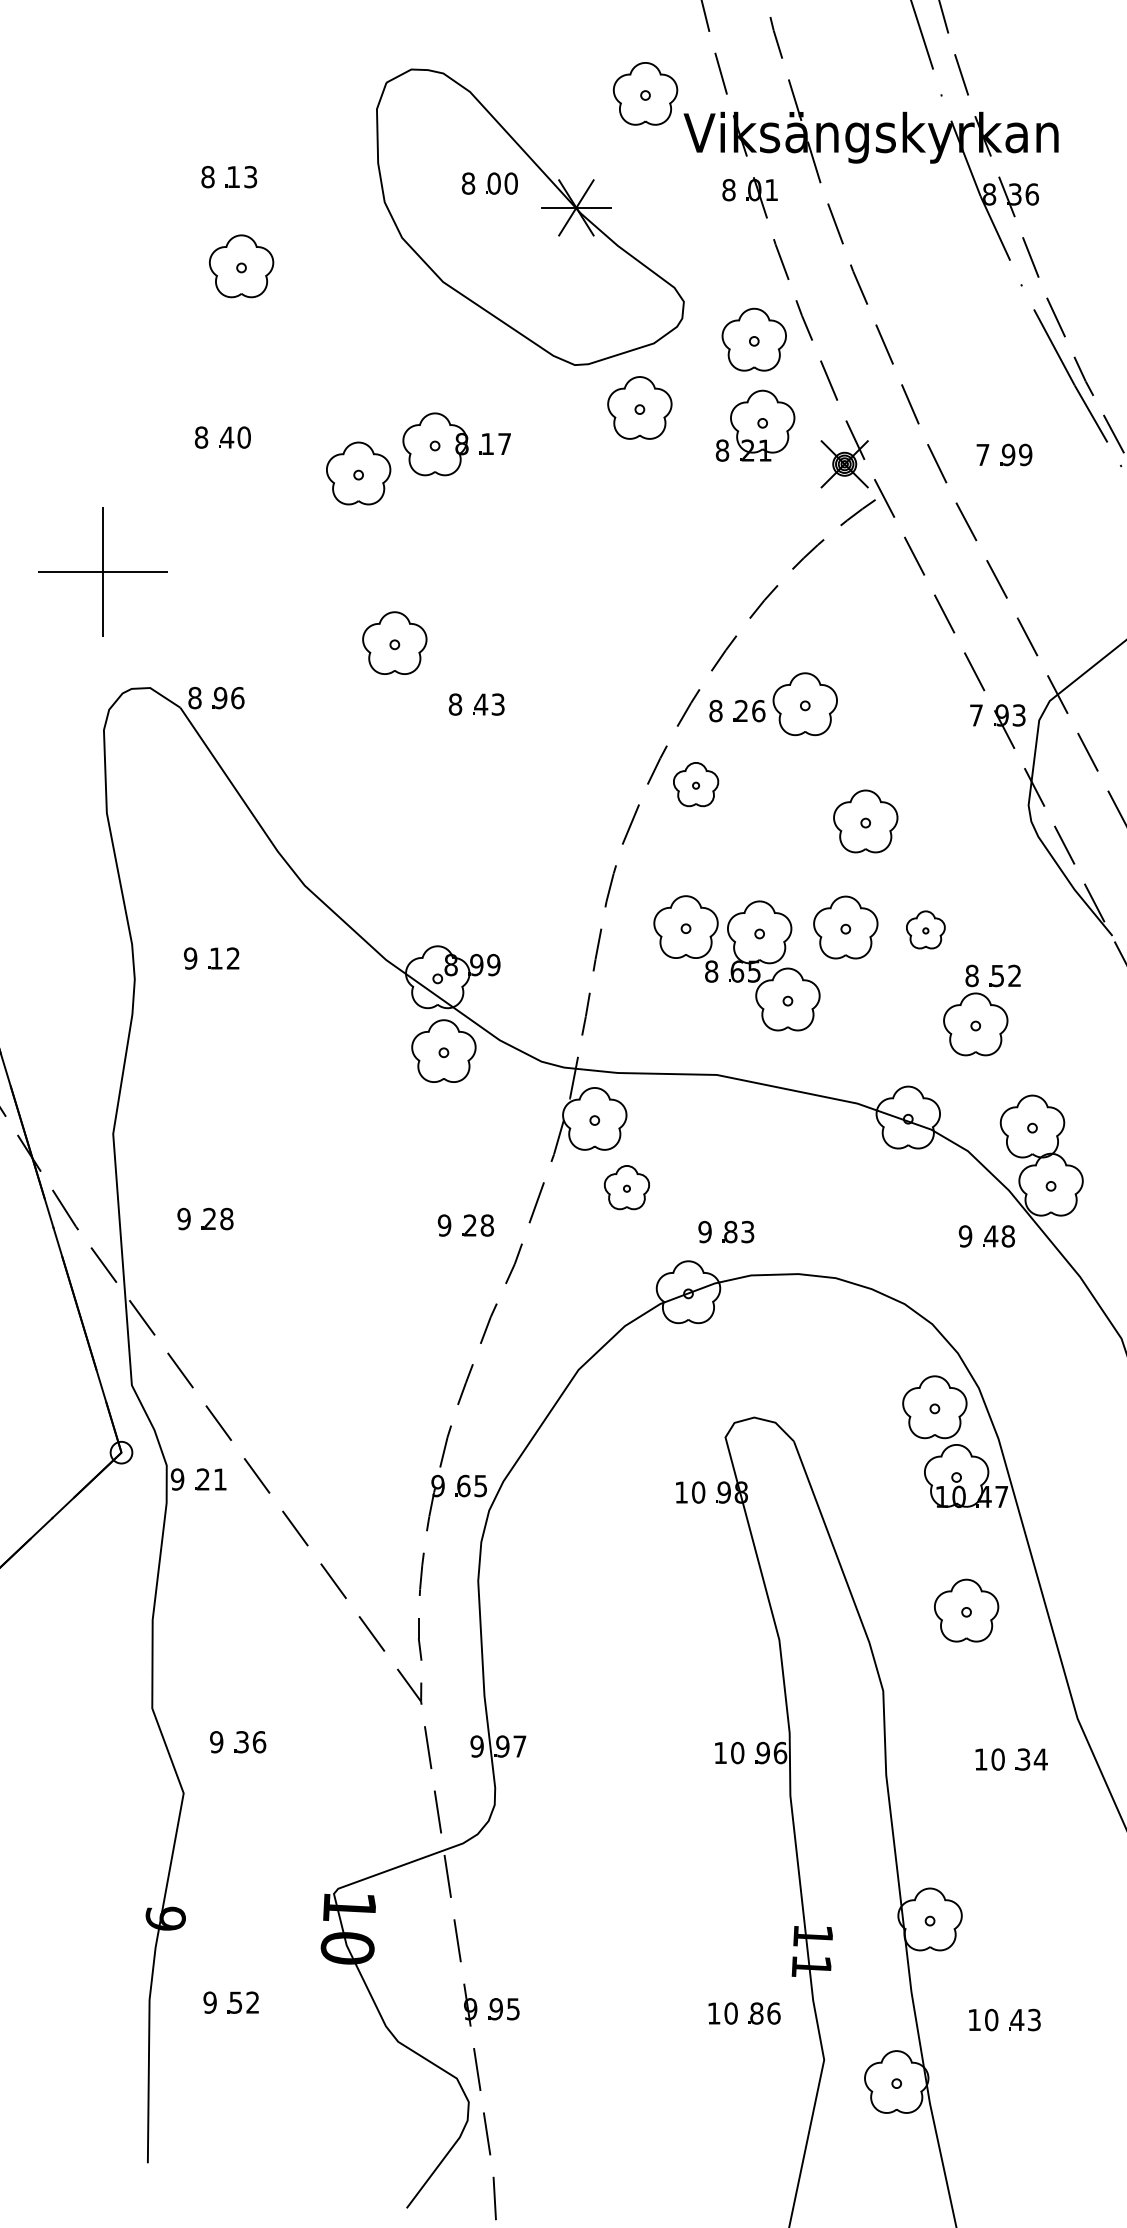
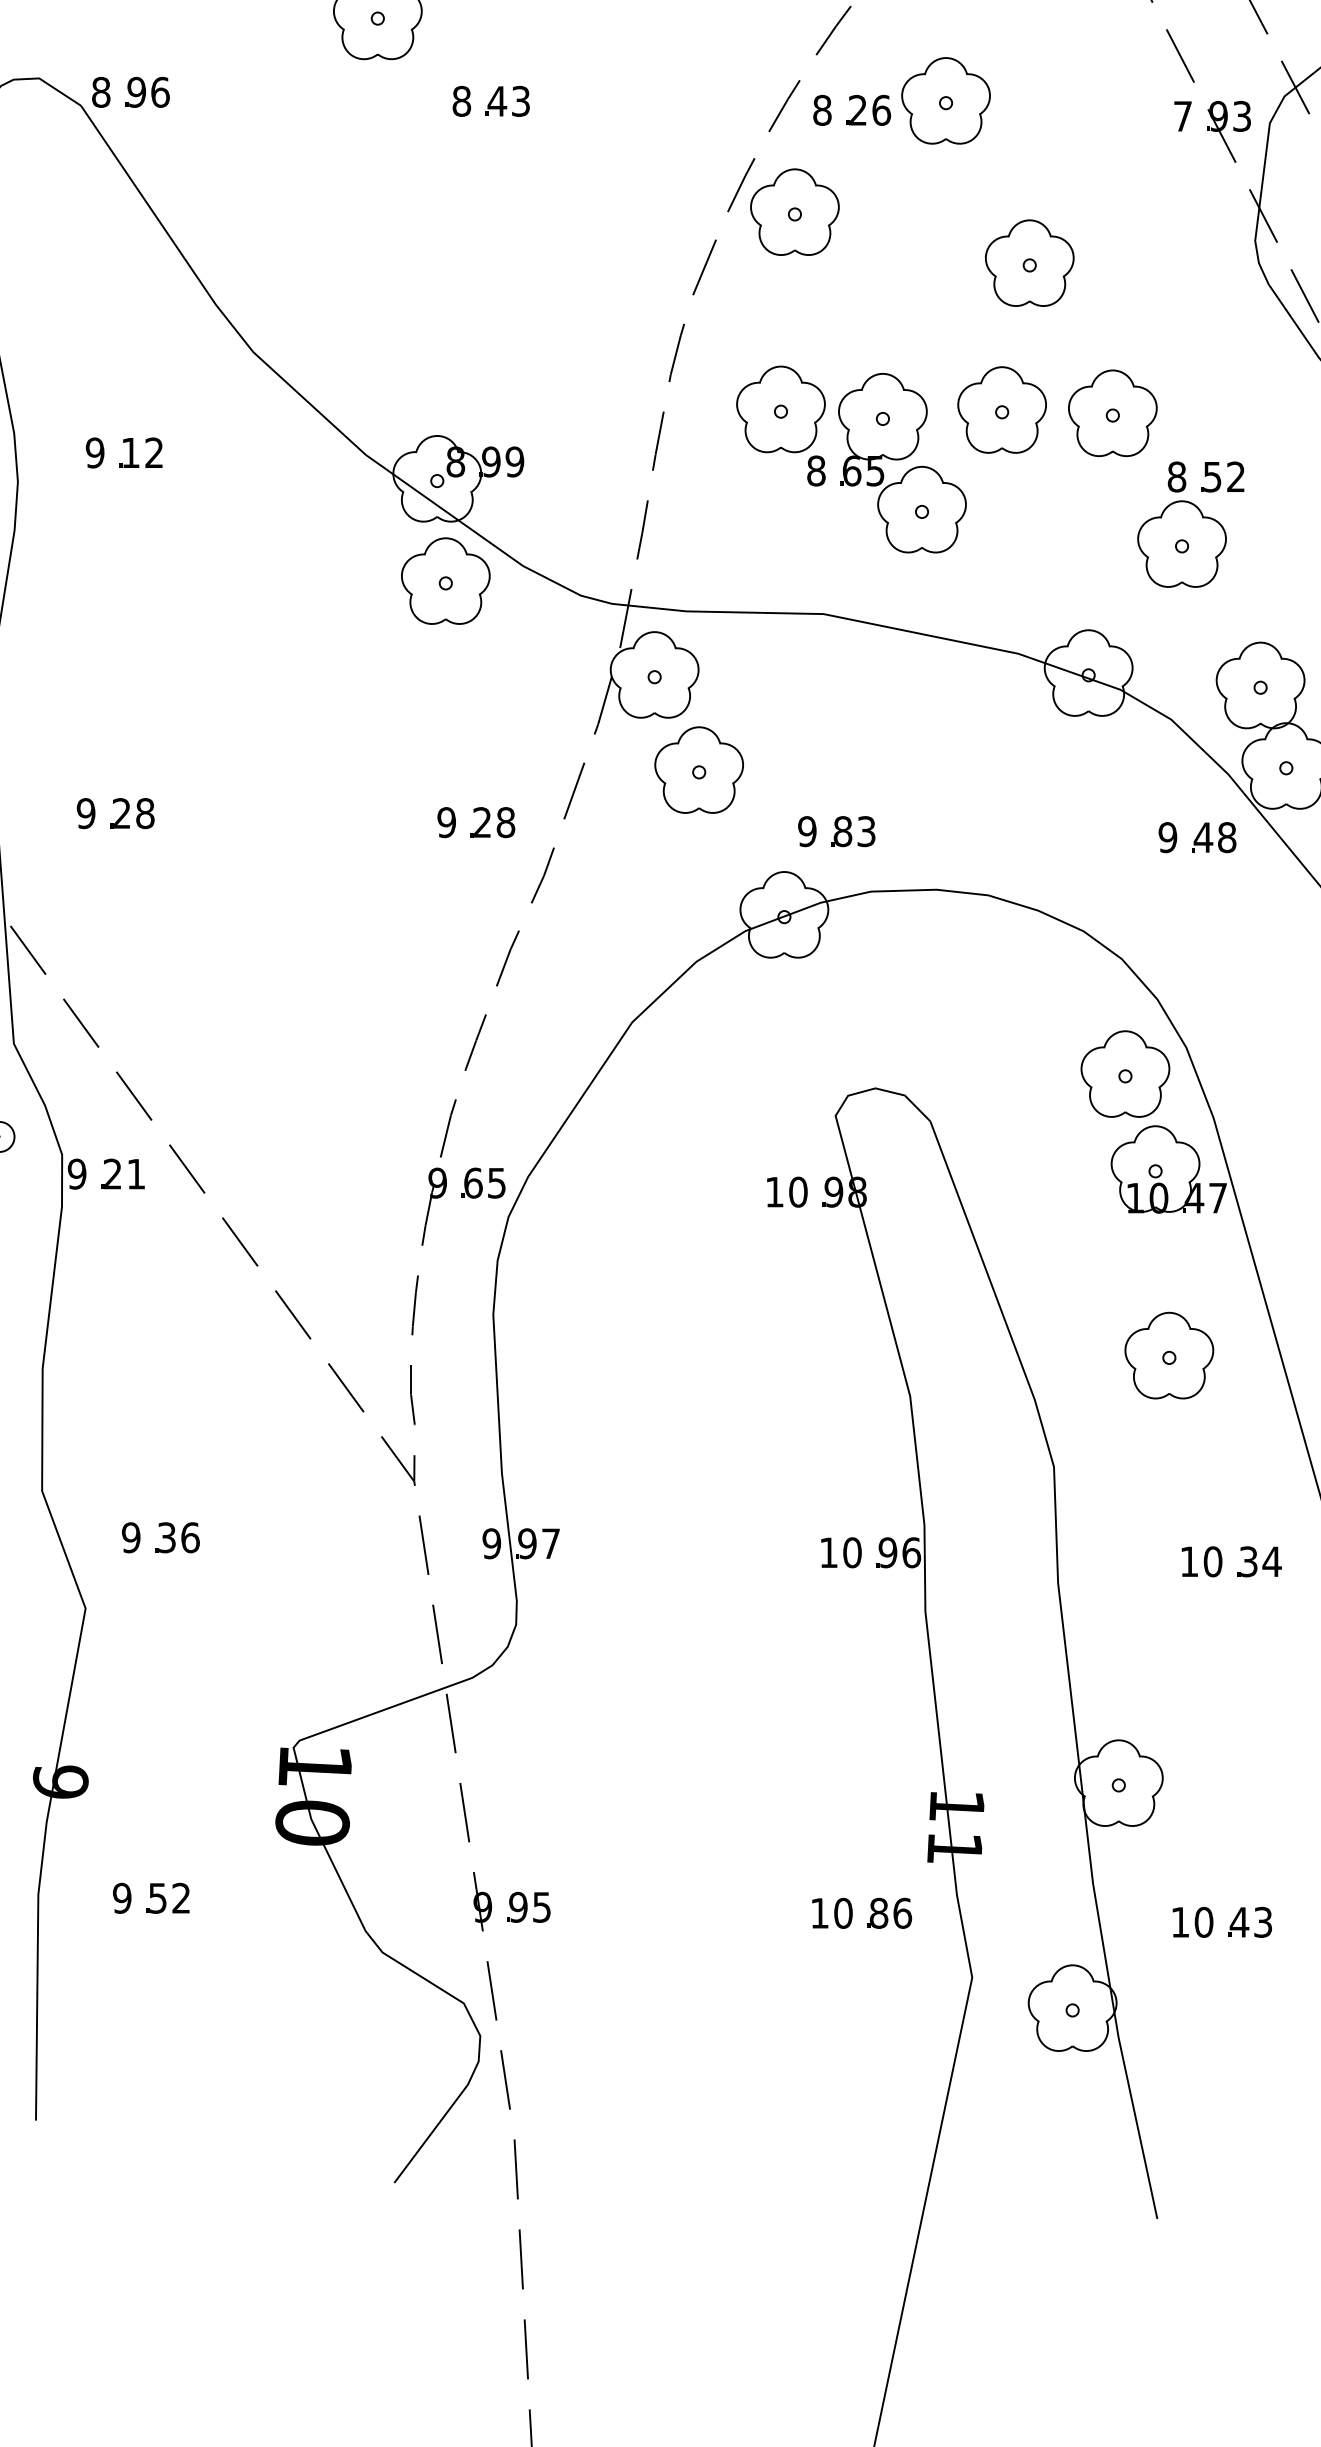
part: (695, 784) -> (794, 212), size x1.43
part: (925, 929) -> (1112, 412), size x1.67
part: (626, 1187) -> (698, 769), size x1.43

